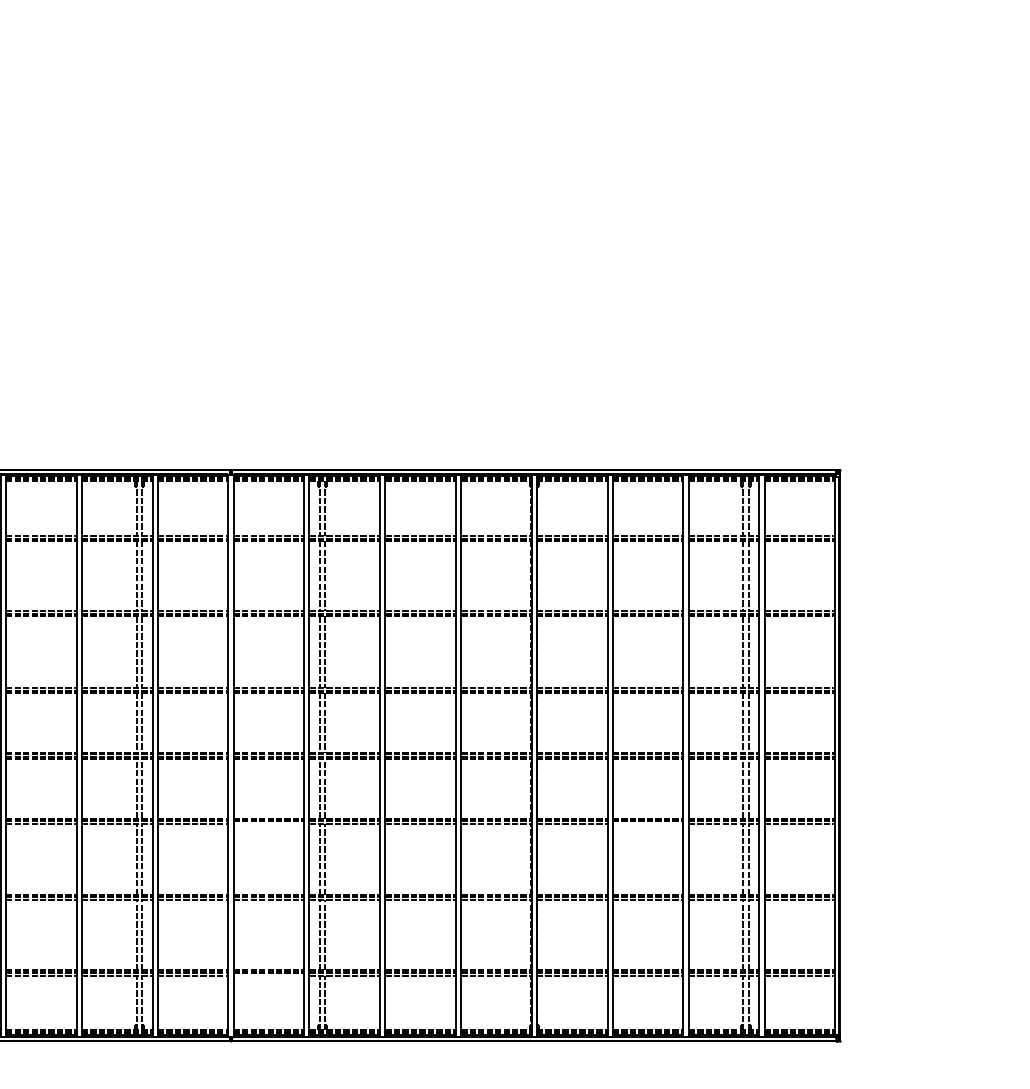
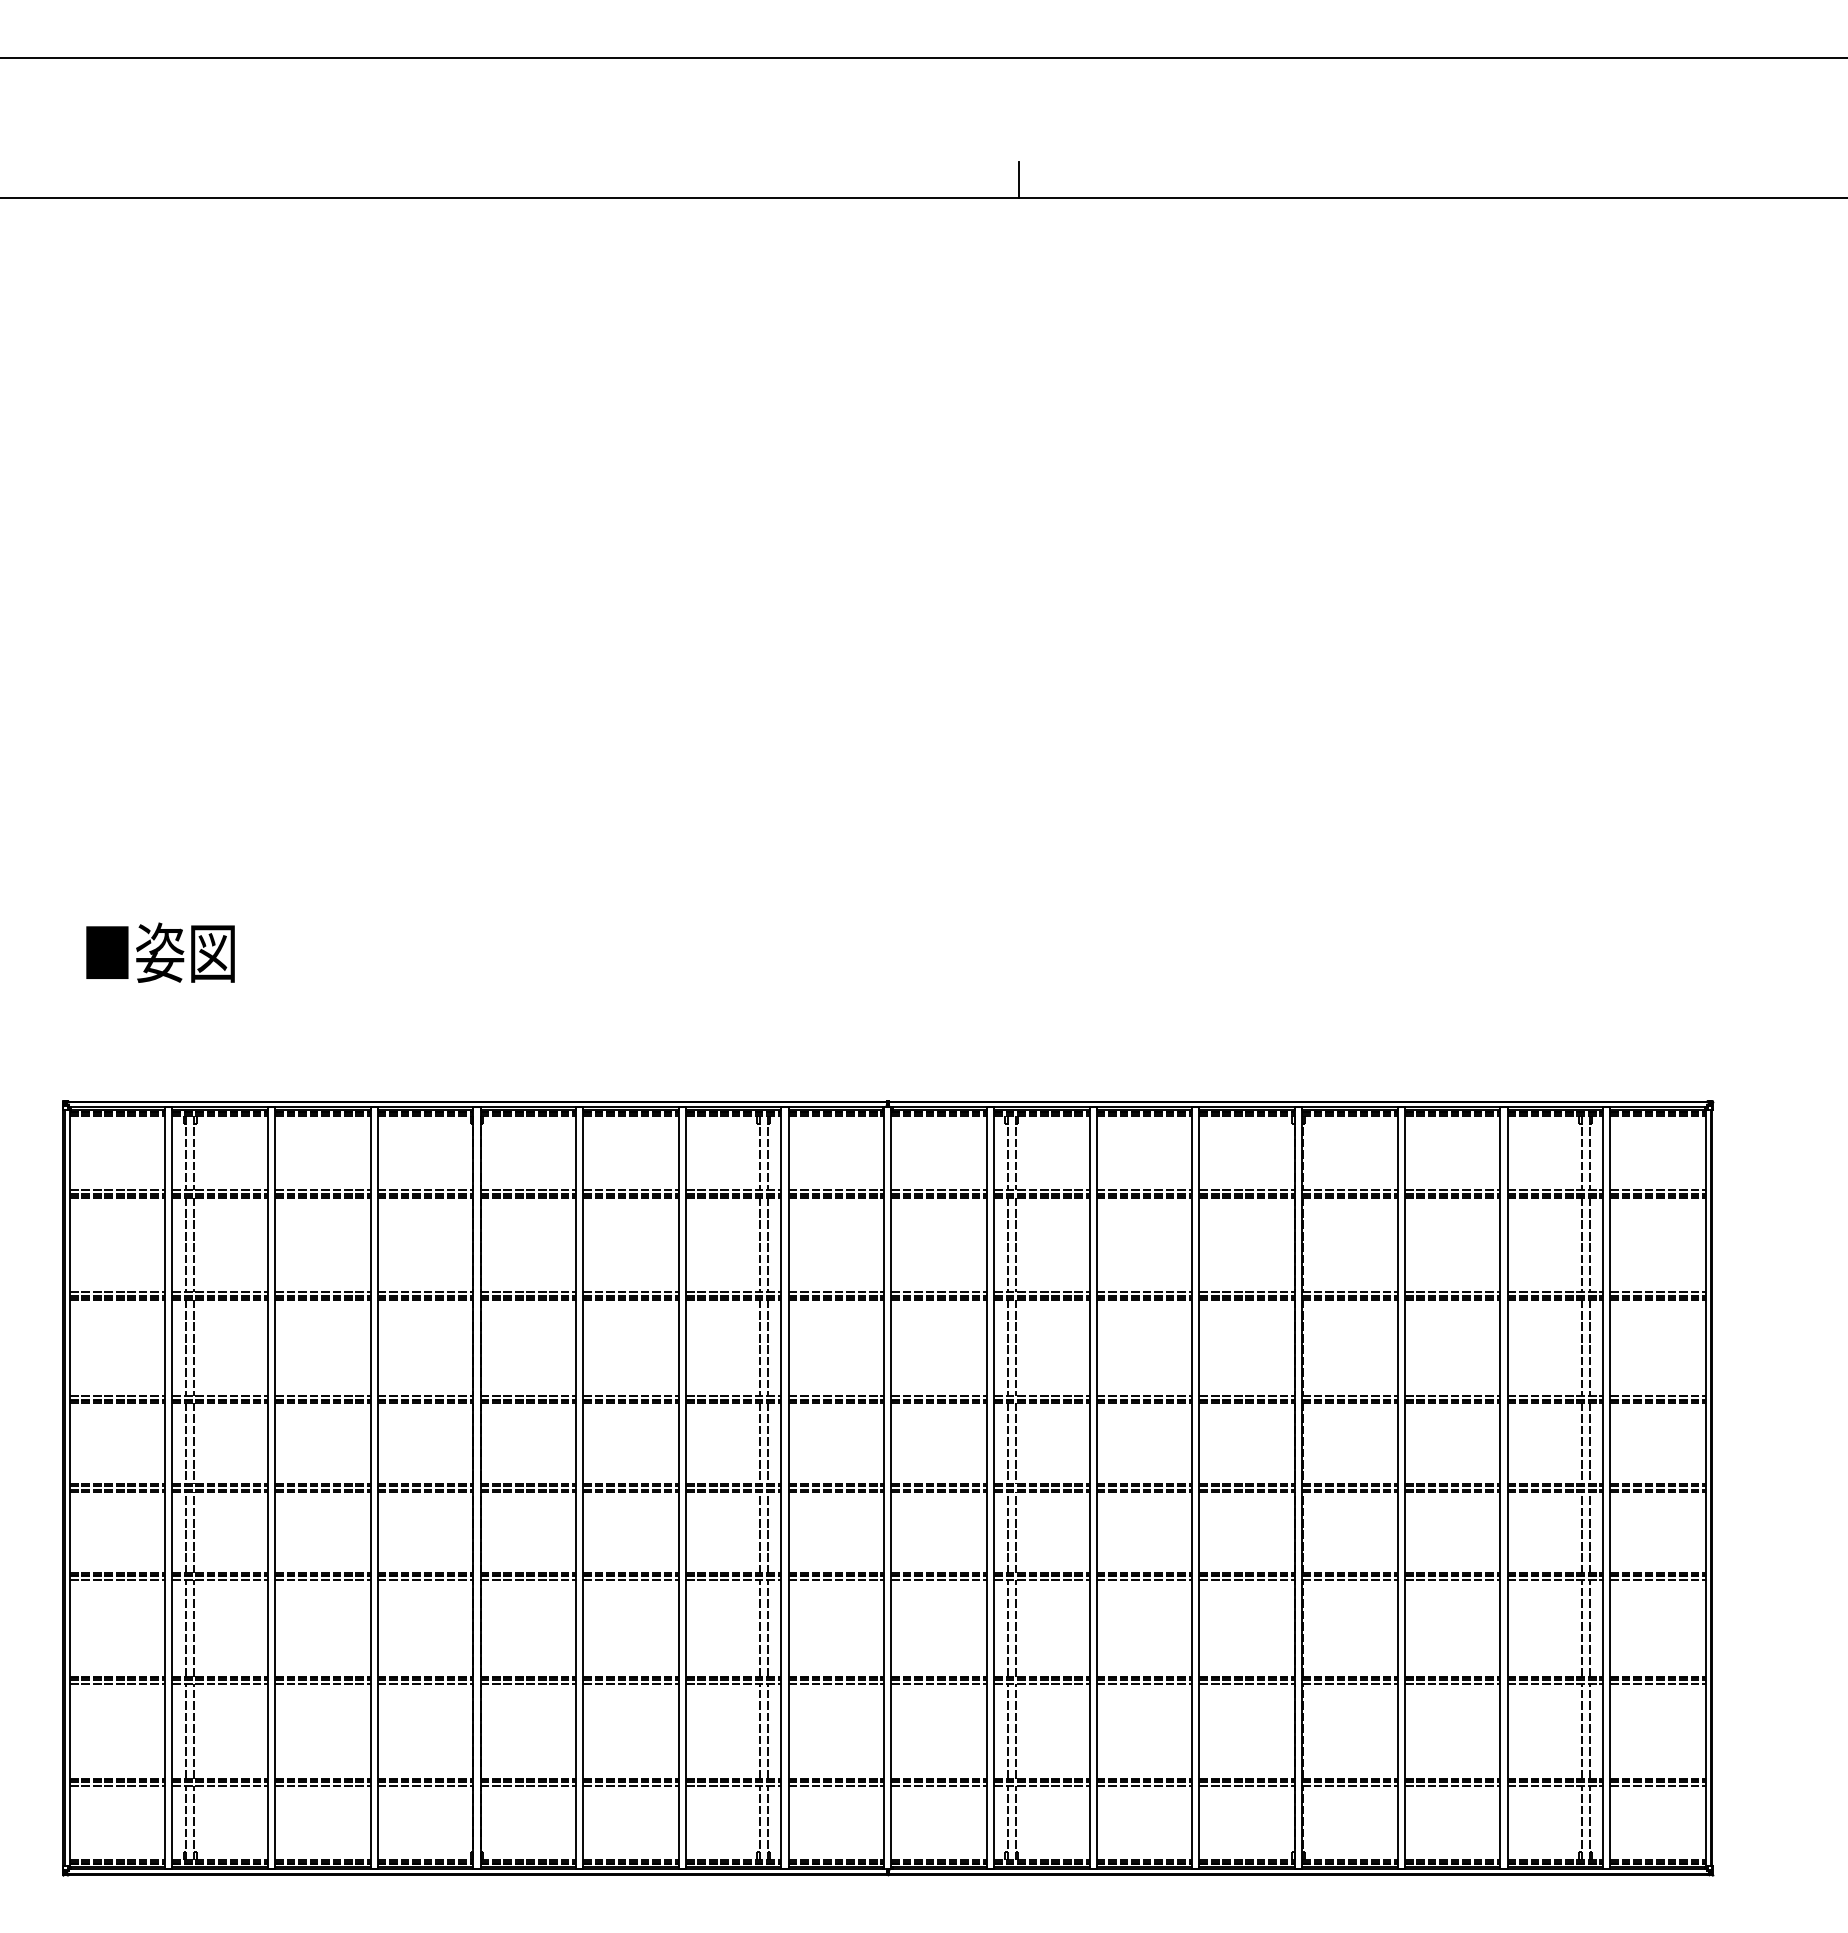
line: (268, 823) -> (938, 1580), added
line: (647, 823) -> (1452, 1580), added
line: (268, 976) -> (938, 1786), added

